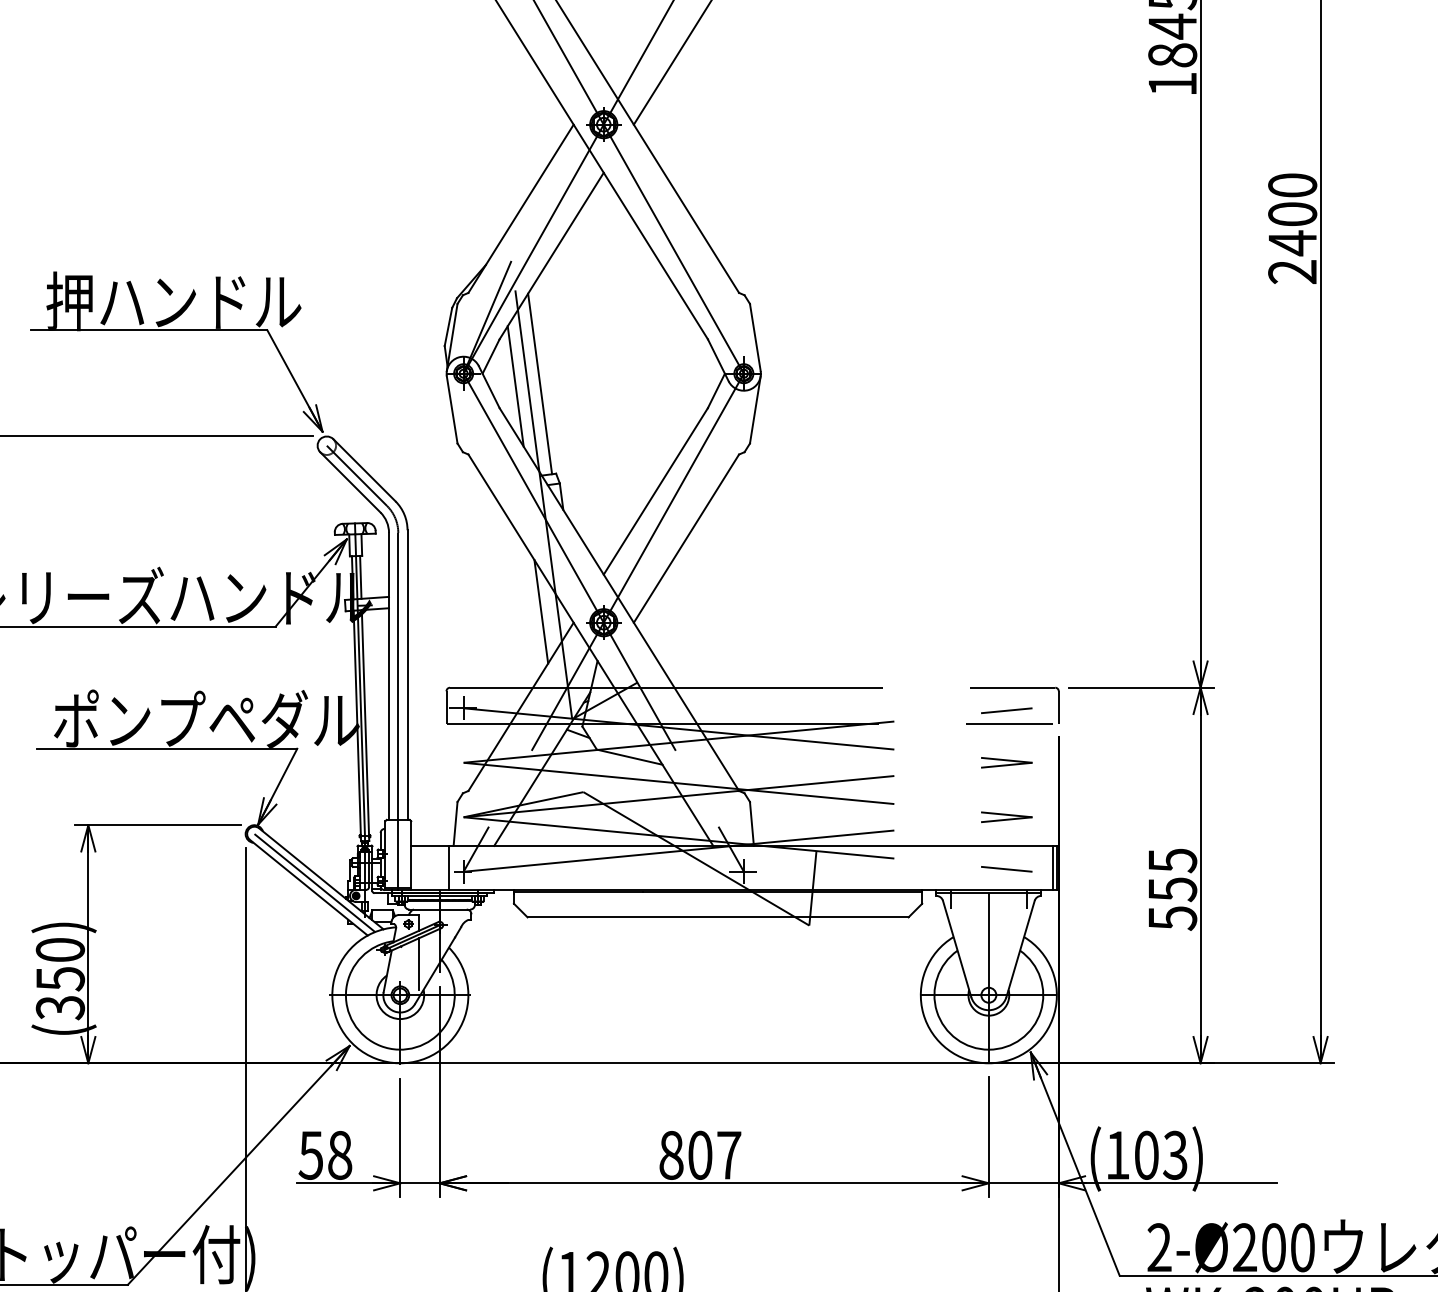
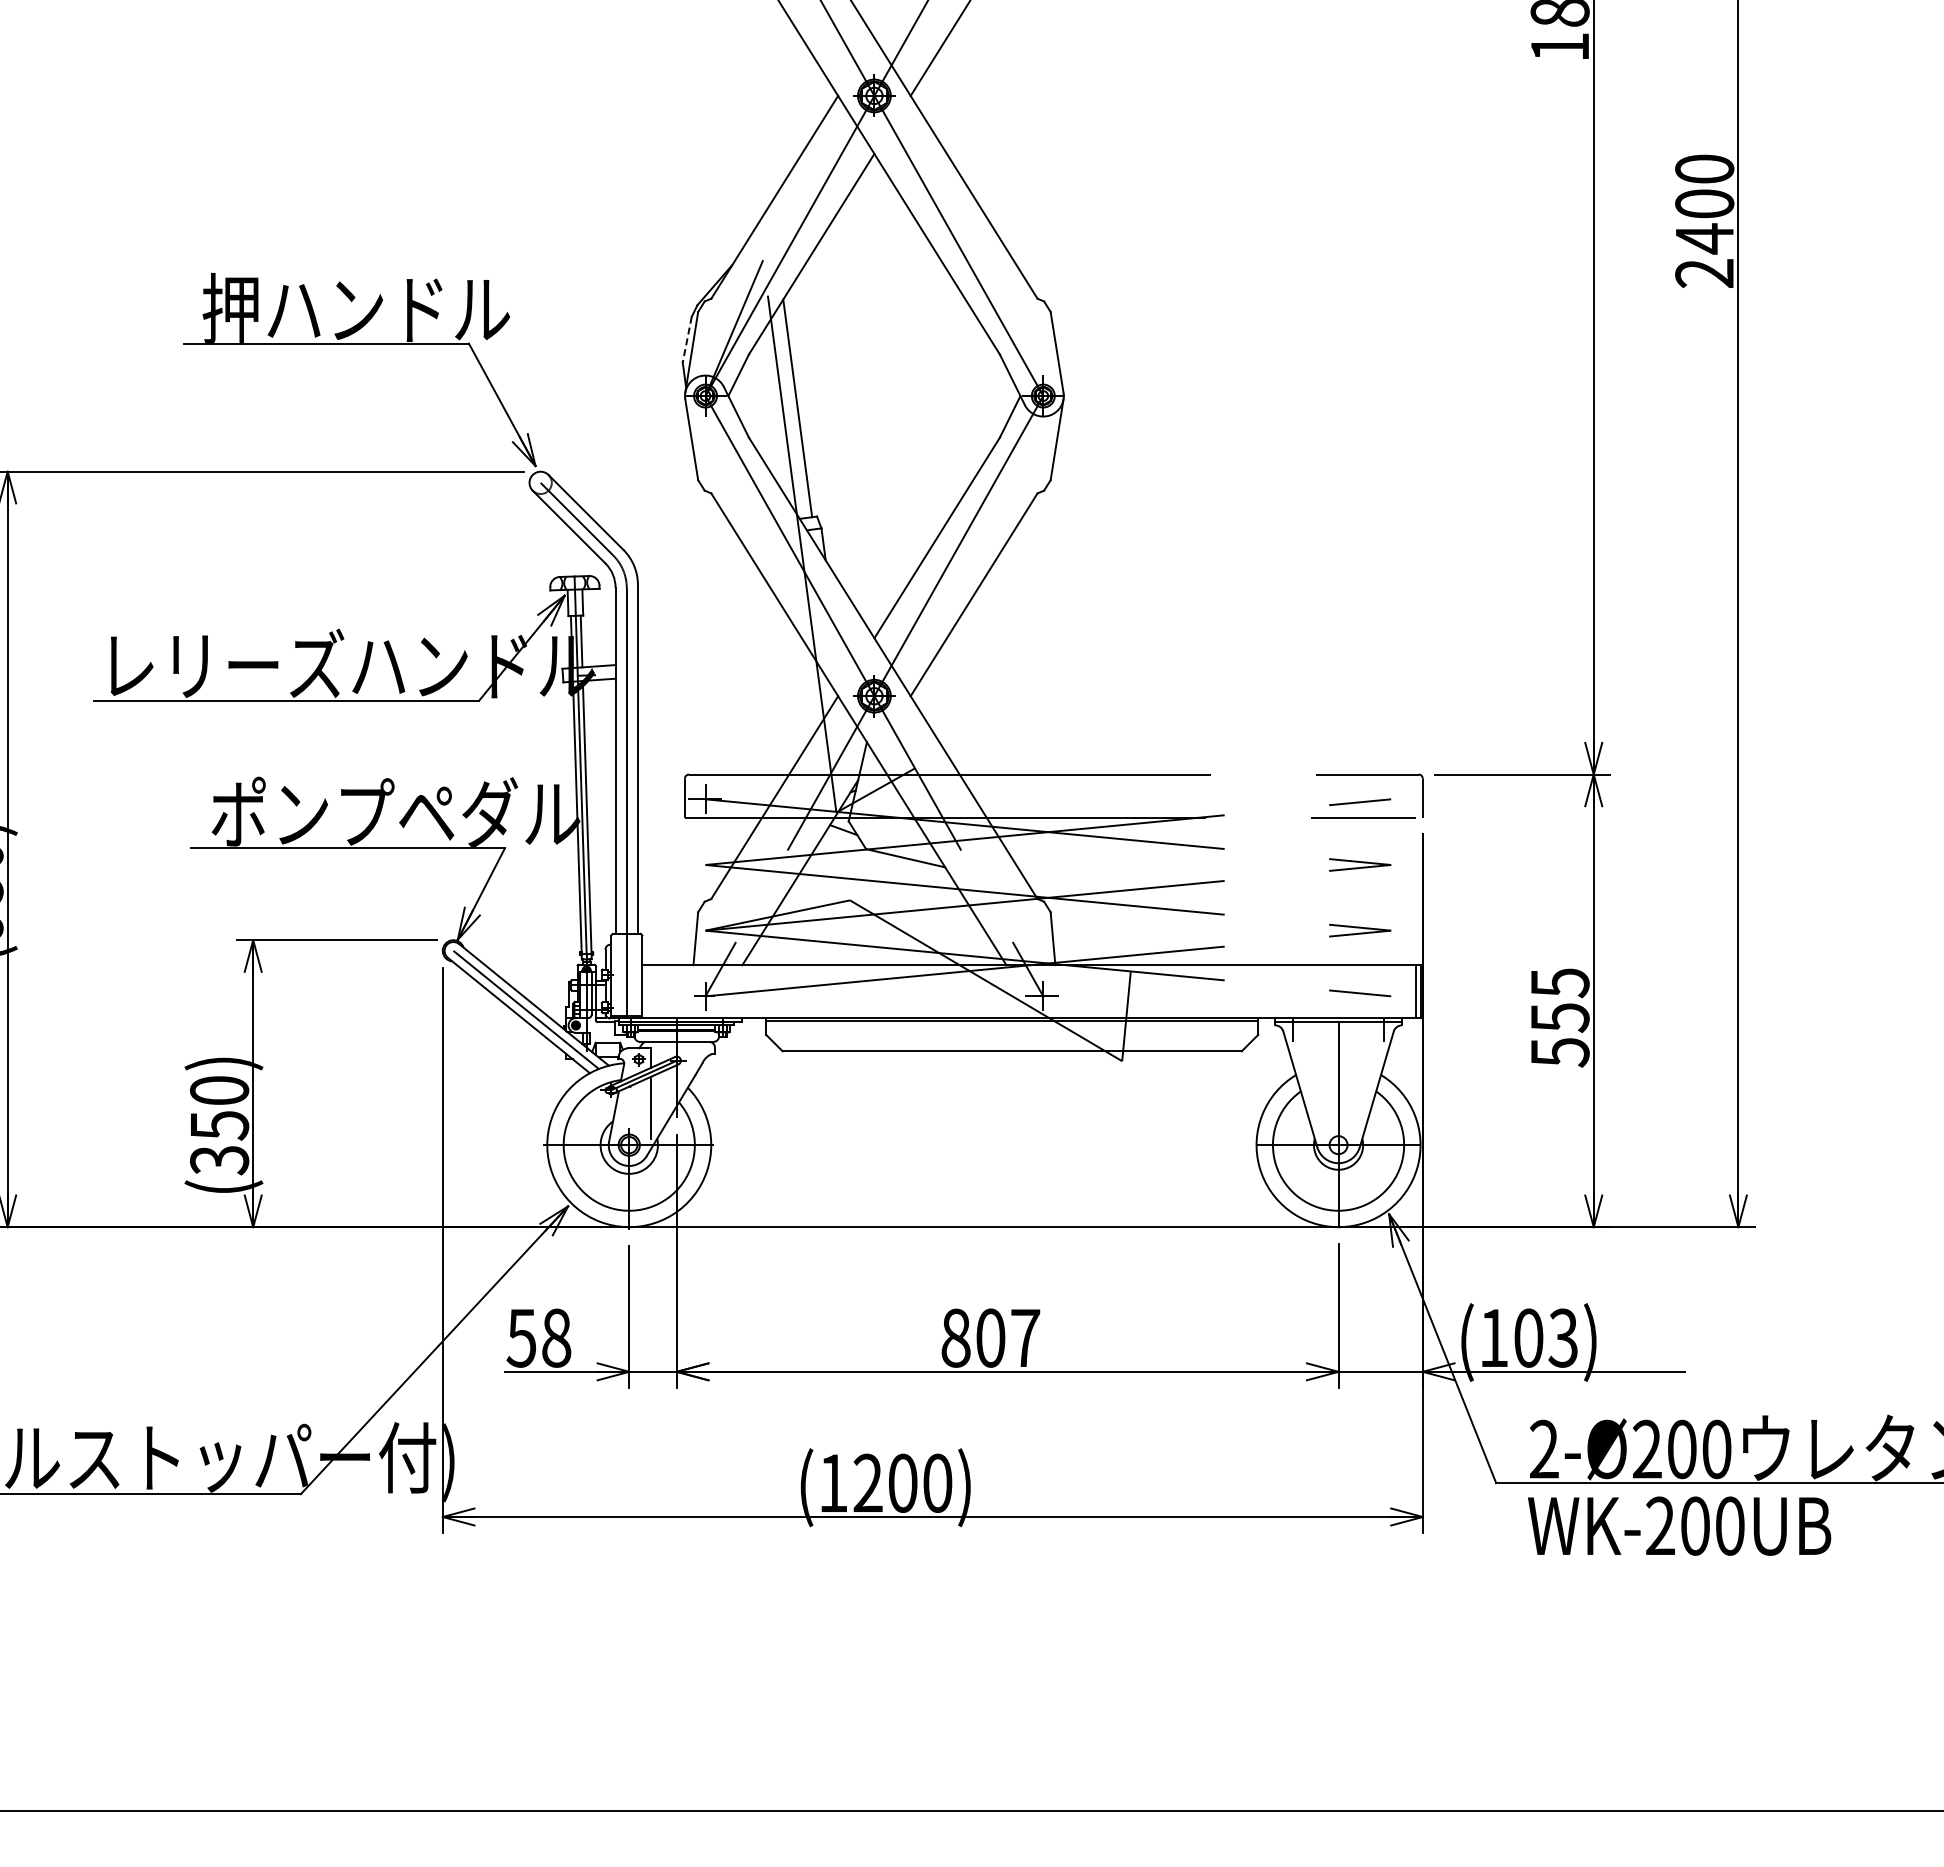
line: (448, 327) -> (687, 340), solid -> dashed
line: (515, 386) -> (767, 411), removed
line: (540, 611) -> (798, 682), removed
line: (448, 867) -> (687, 991), removed

